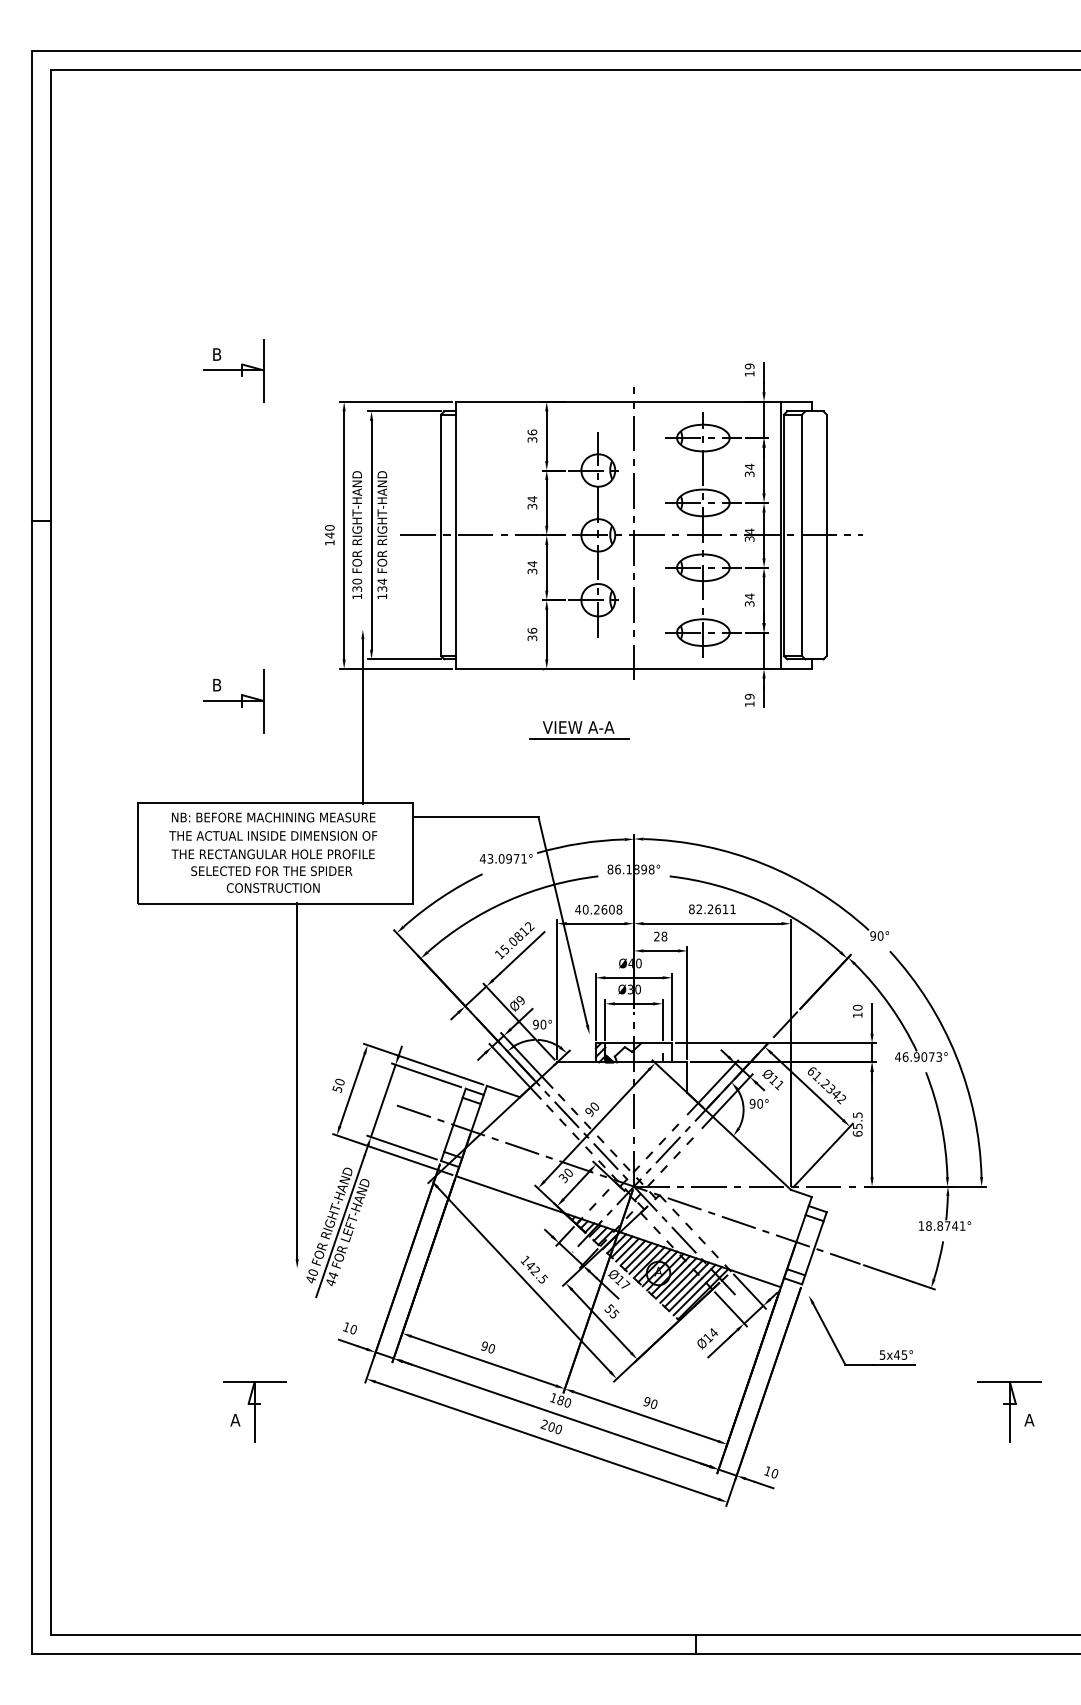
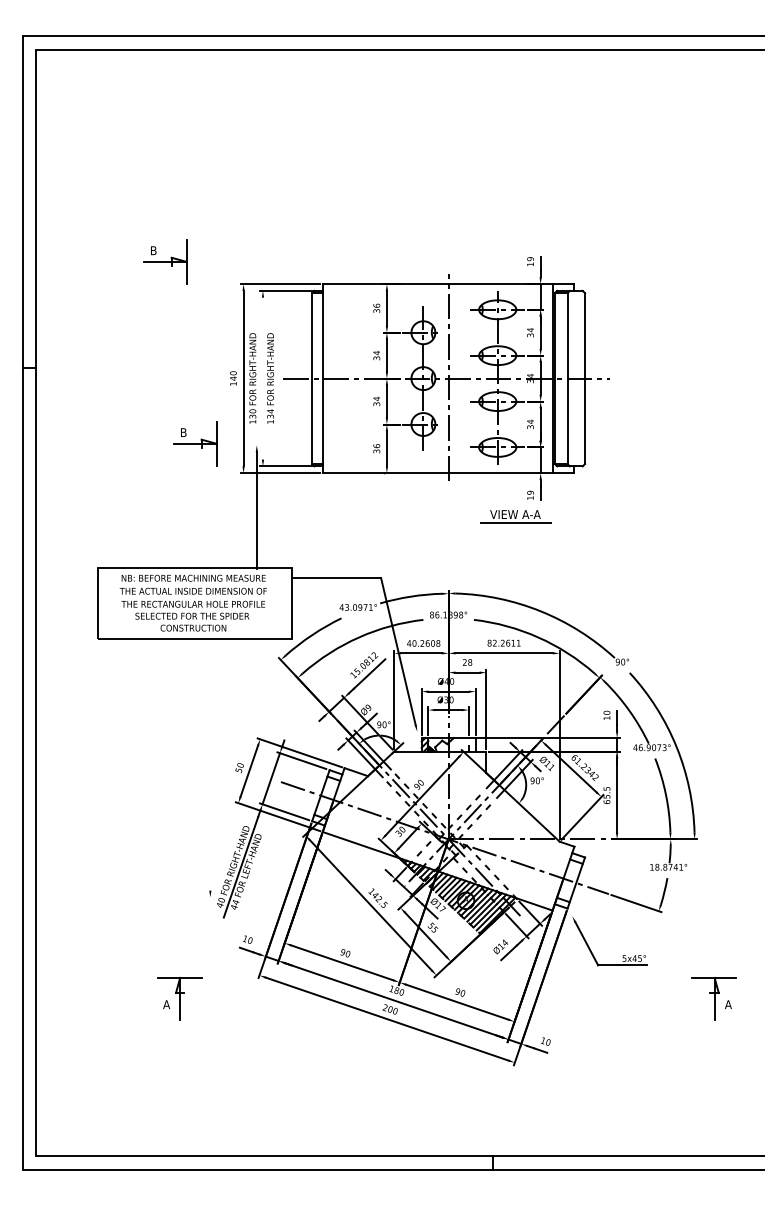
line: (370, 535) -> (262, 378), removed
part: (233, 700) -> (195, 443), moved
part: (578, 730) -> (515, 516), moved
line: (297, 1080) -> (210, 764), removed

